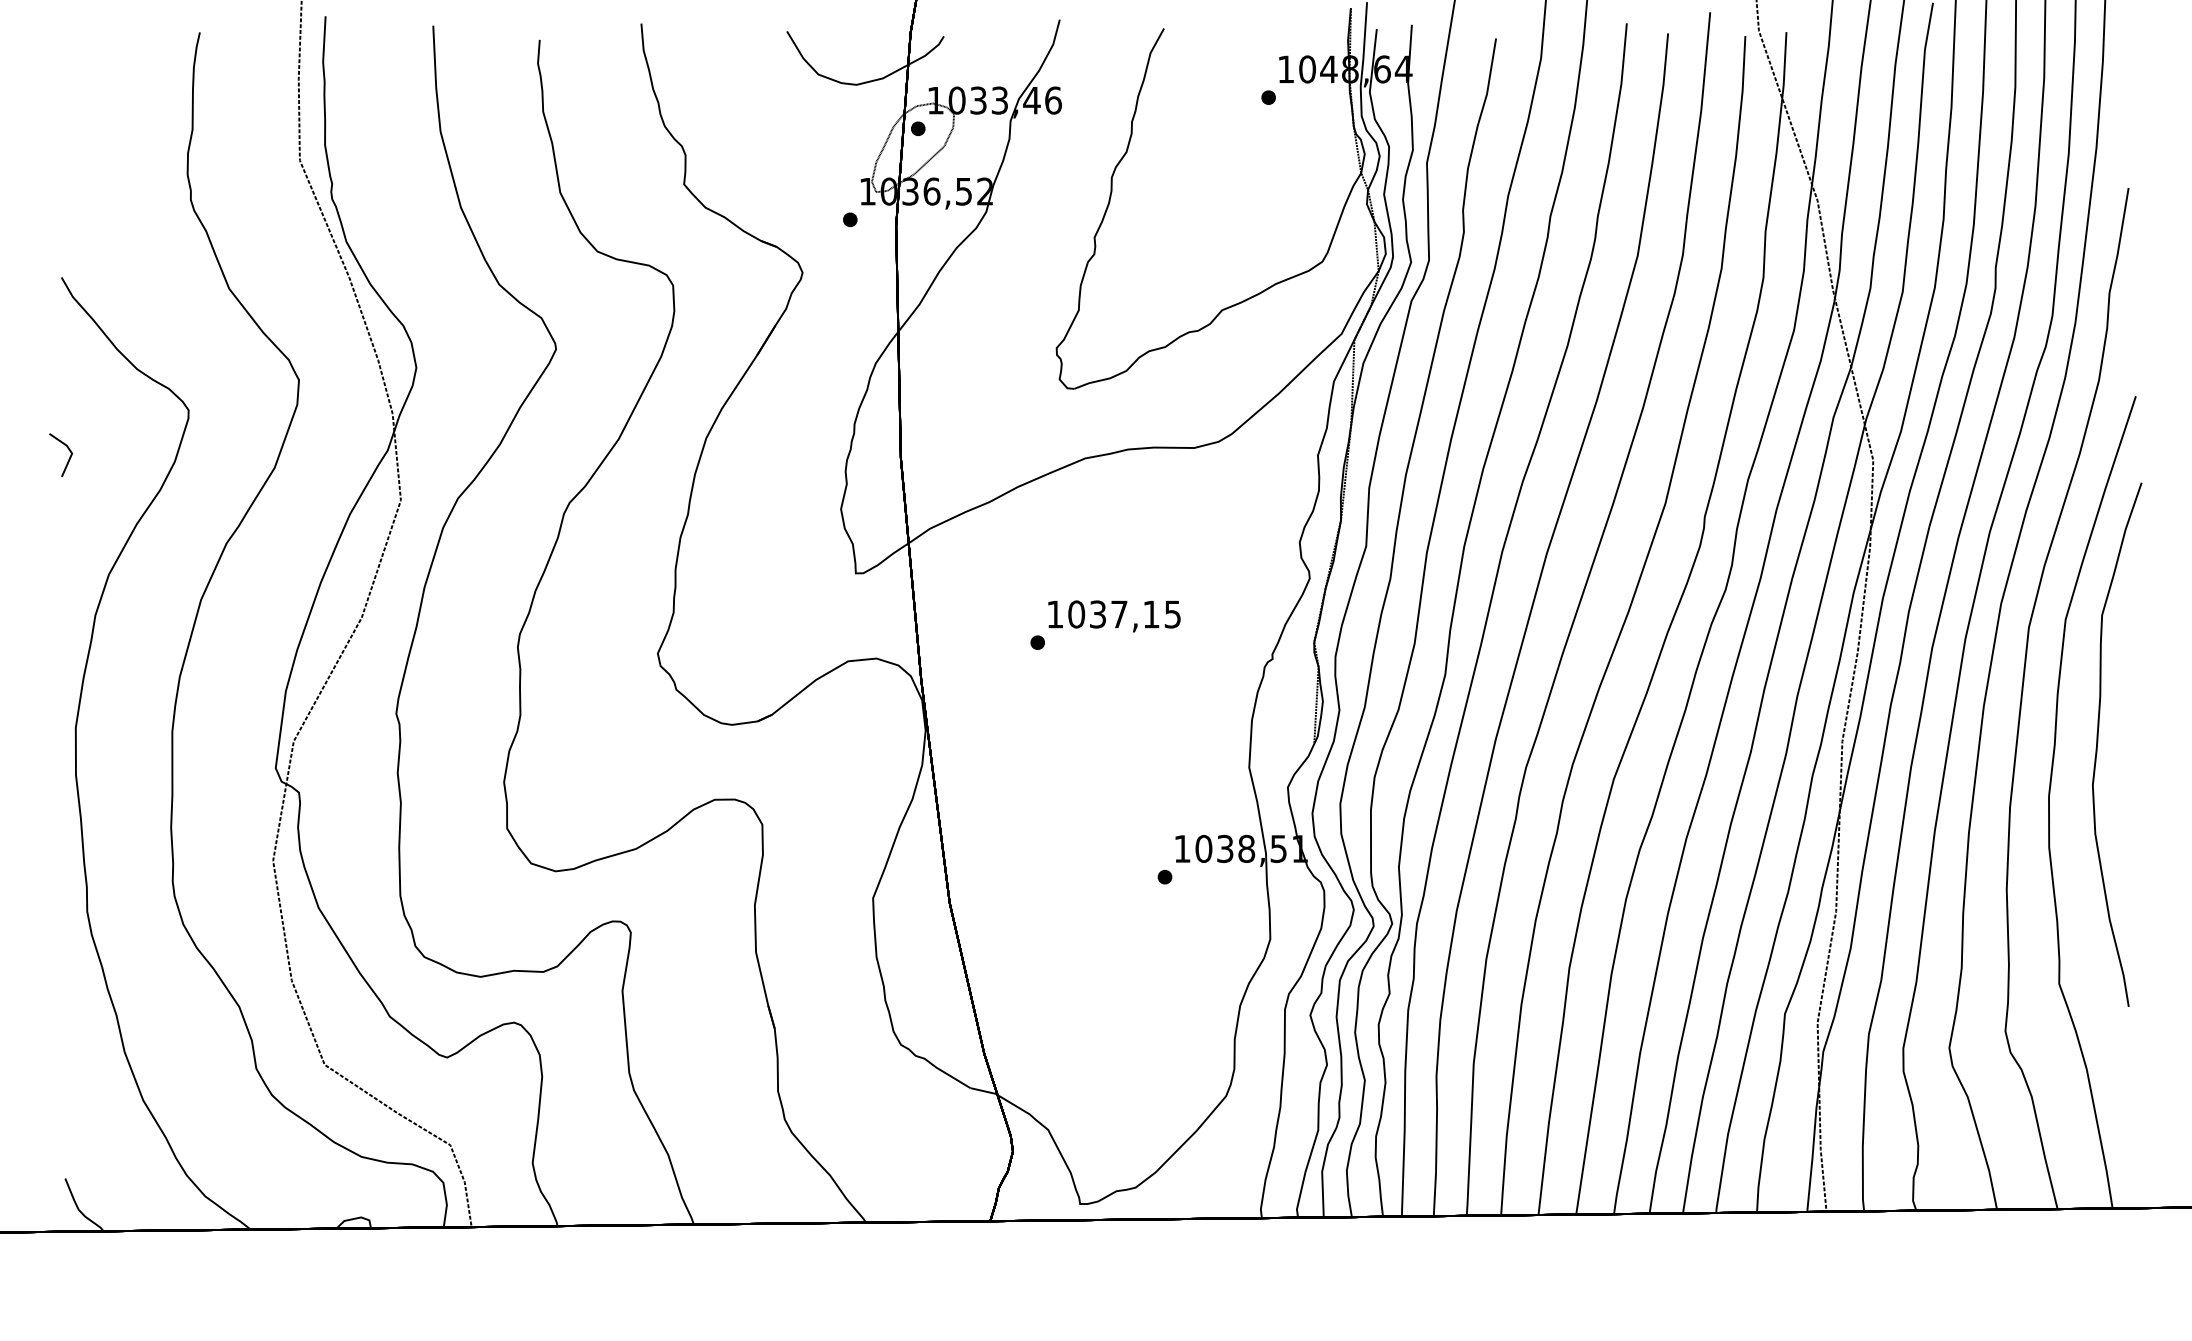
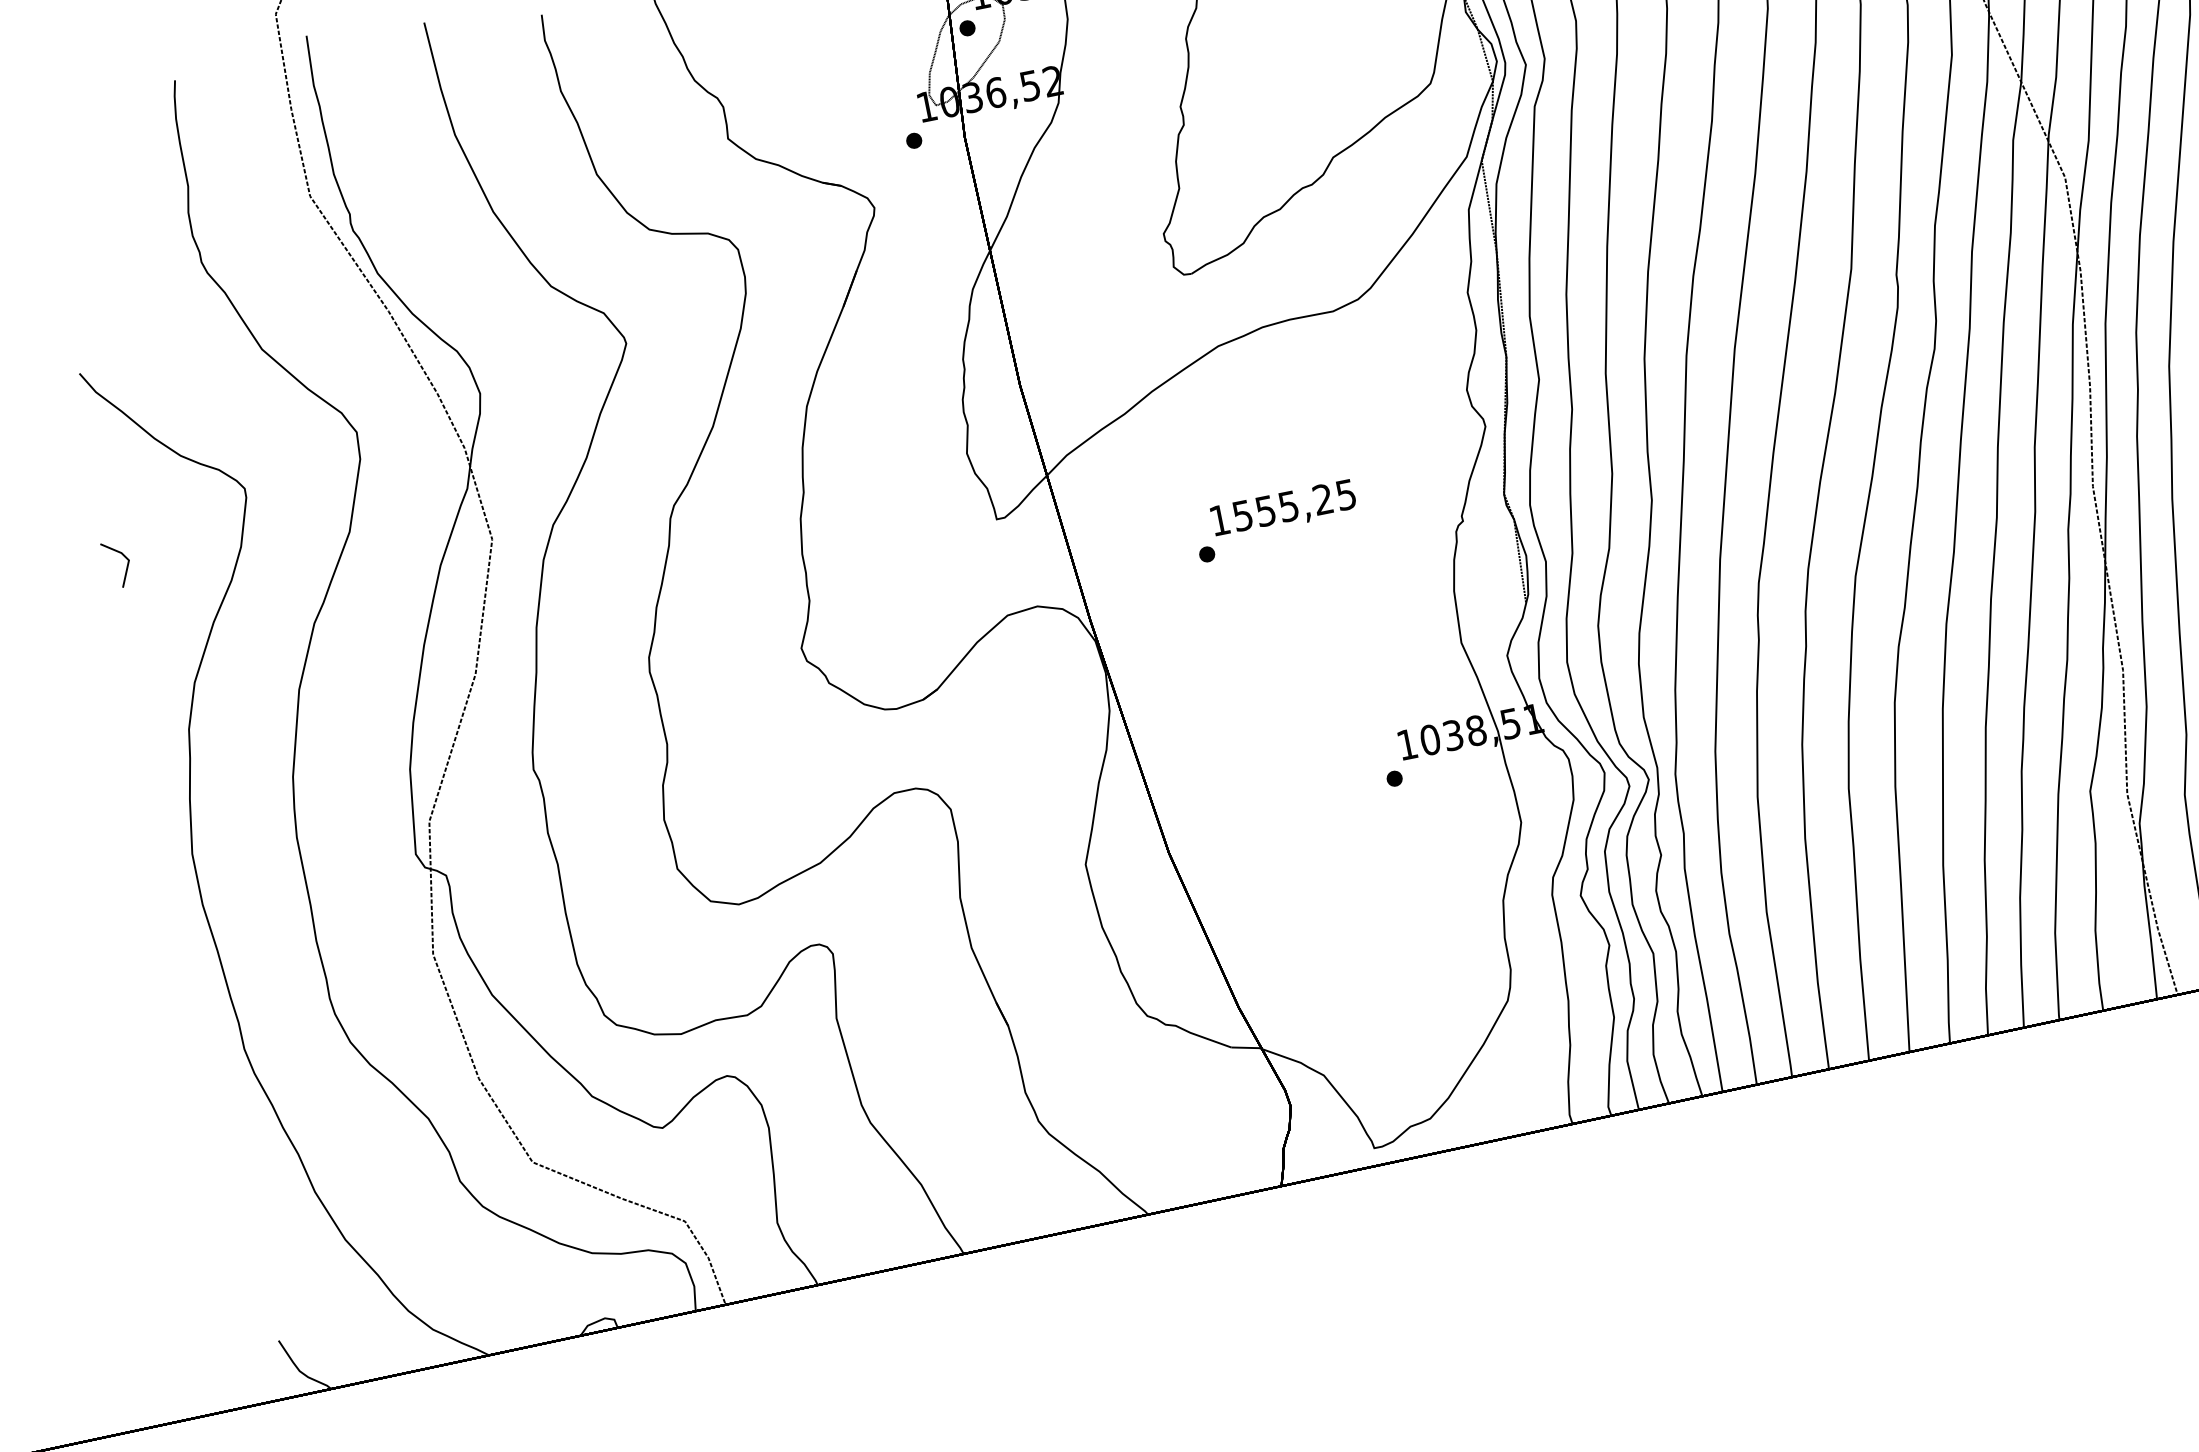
text: (1113, 614) -> (1282, 507), 1037,15 -> 1555,25

